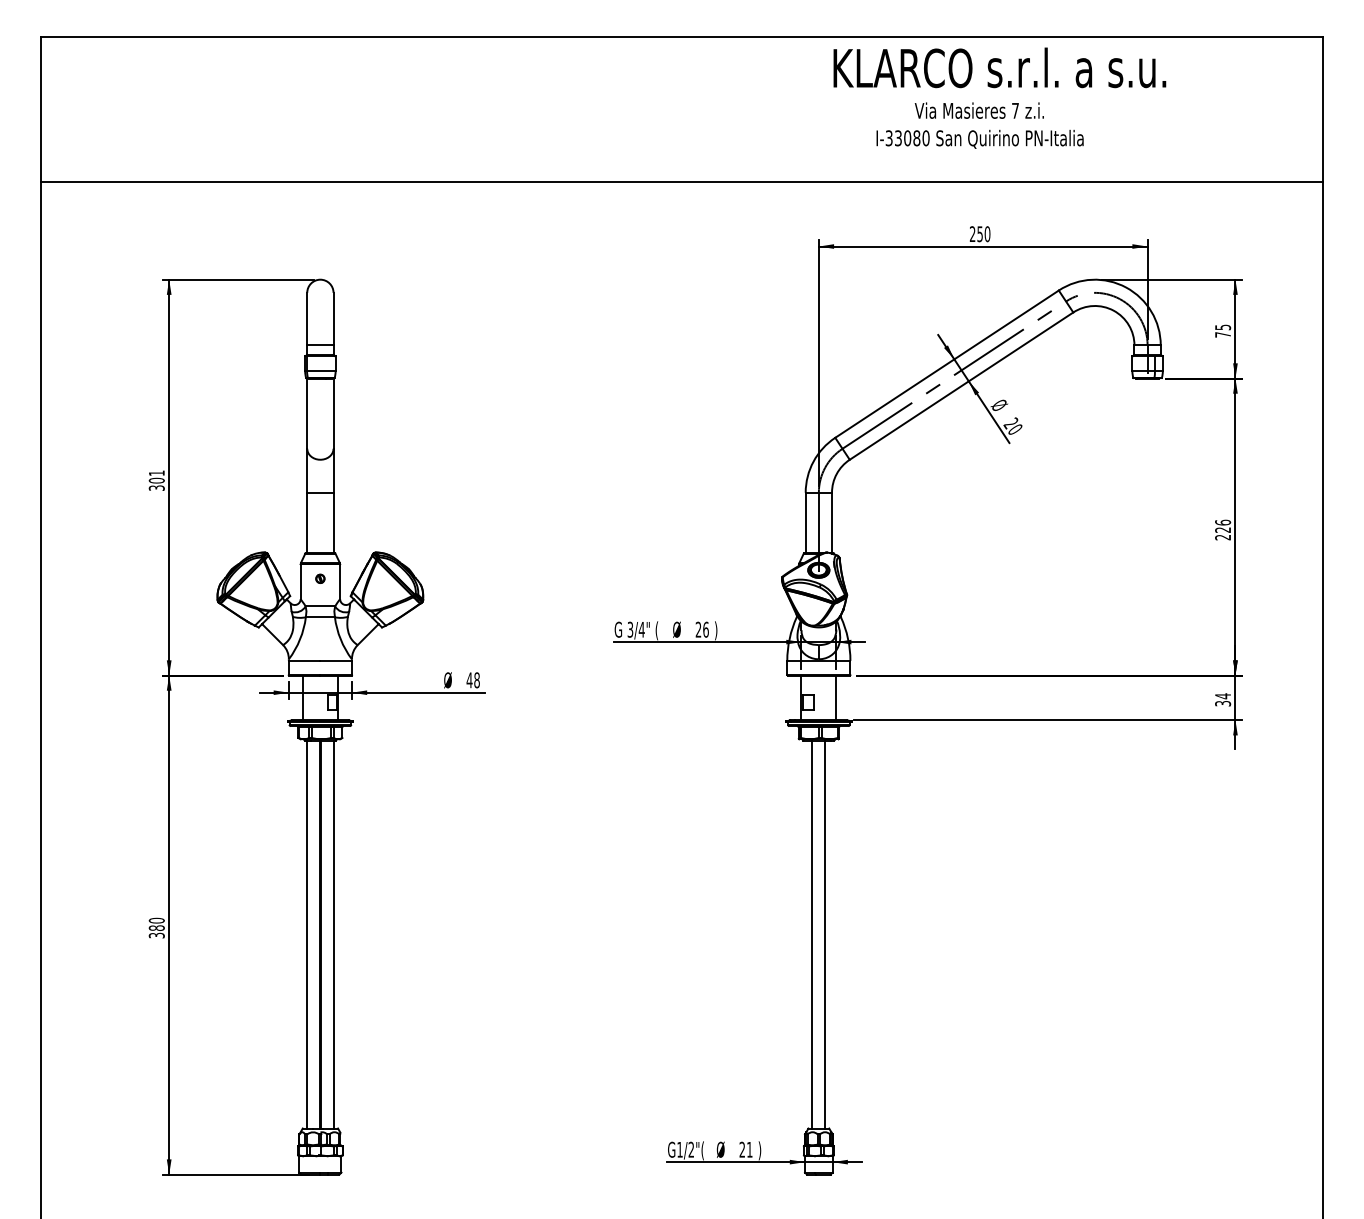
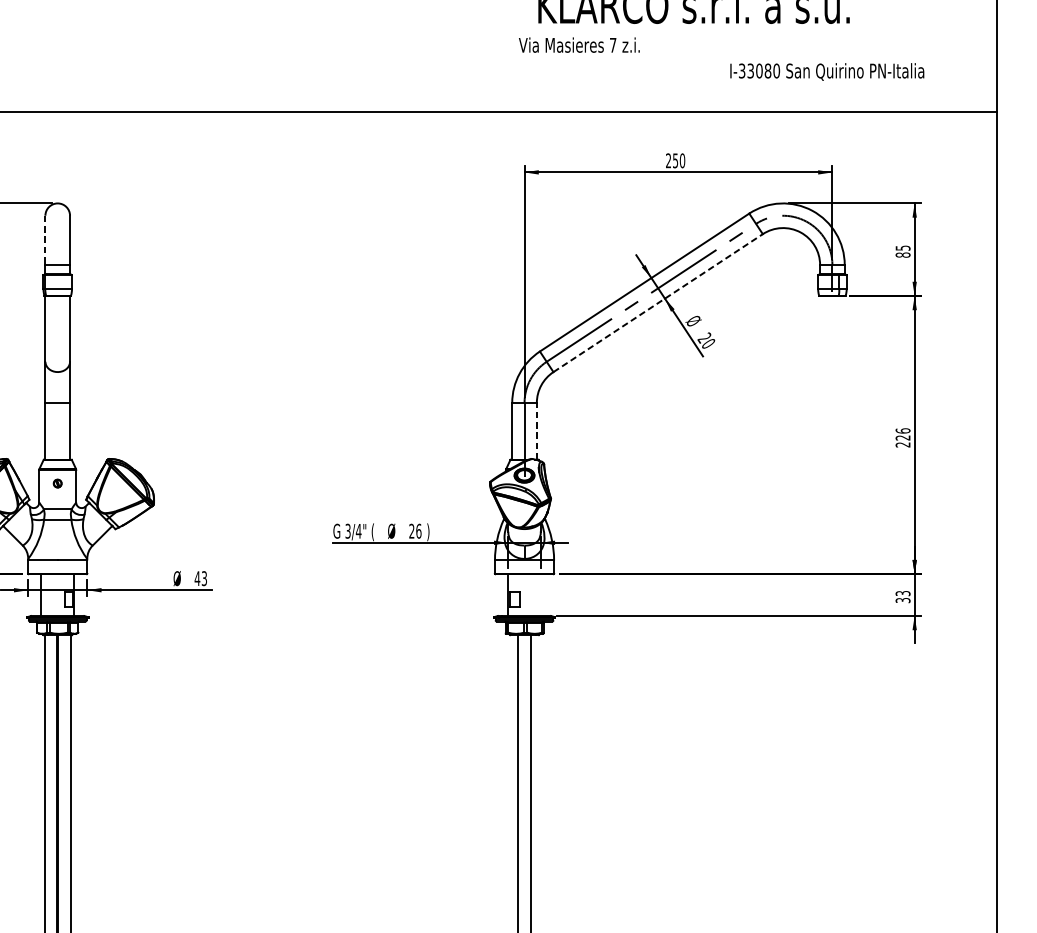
text: (978, 110) -> (578, 44), moved
text: (979, 138) -> (826, 71), moved
line: (307, 319) -> (45, 240), solid -> dashed
text: (1223, 334) -> (903, 254), 75 -> 85
line: (961, 386) -> (658, 303), solid -> dashed
line: (832, 522) -> (537, 430), solid -> dashed
text: (476, 680) -> (203, 578), 48 -> 43
text: (1223, 696) -> (903, 593), 34 -> 33
line: (836, 697) -> (541, 594), removed

